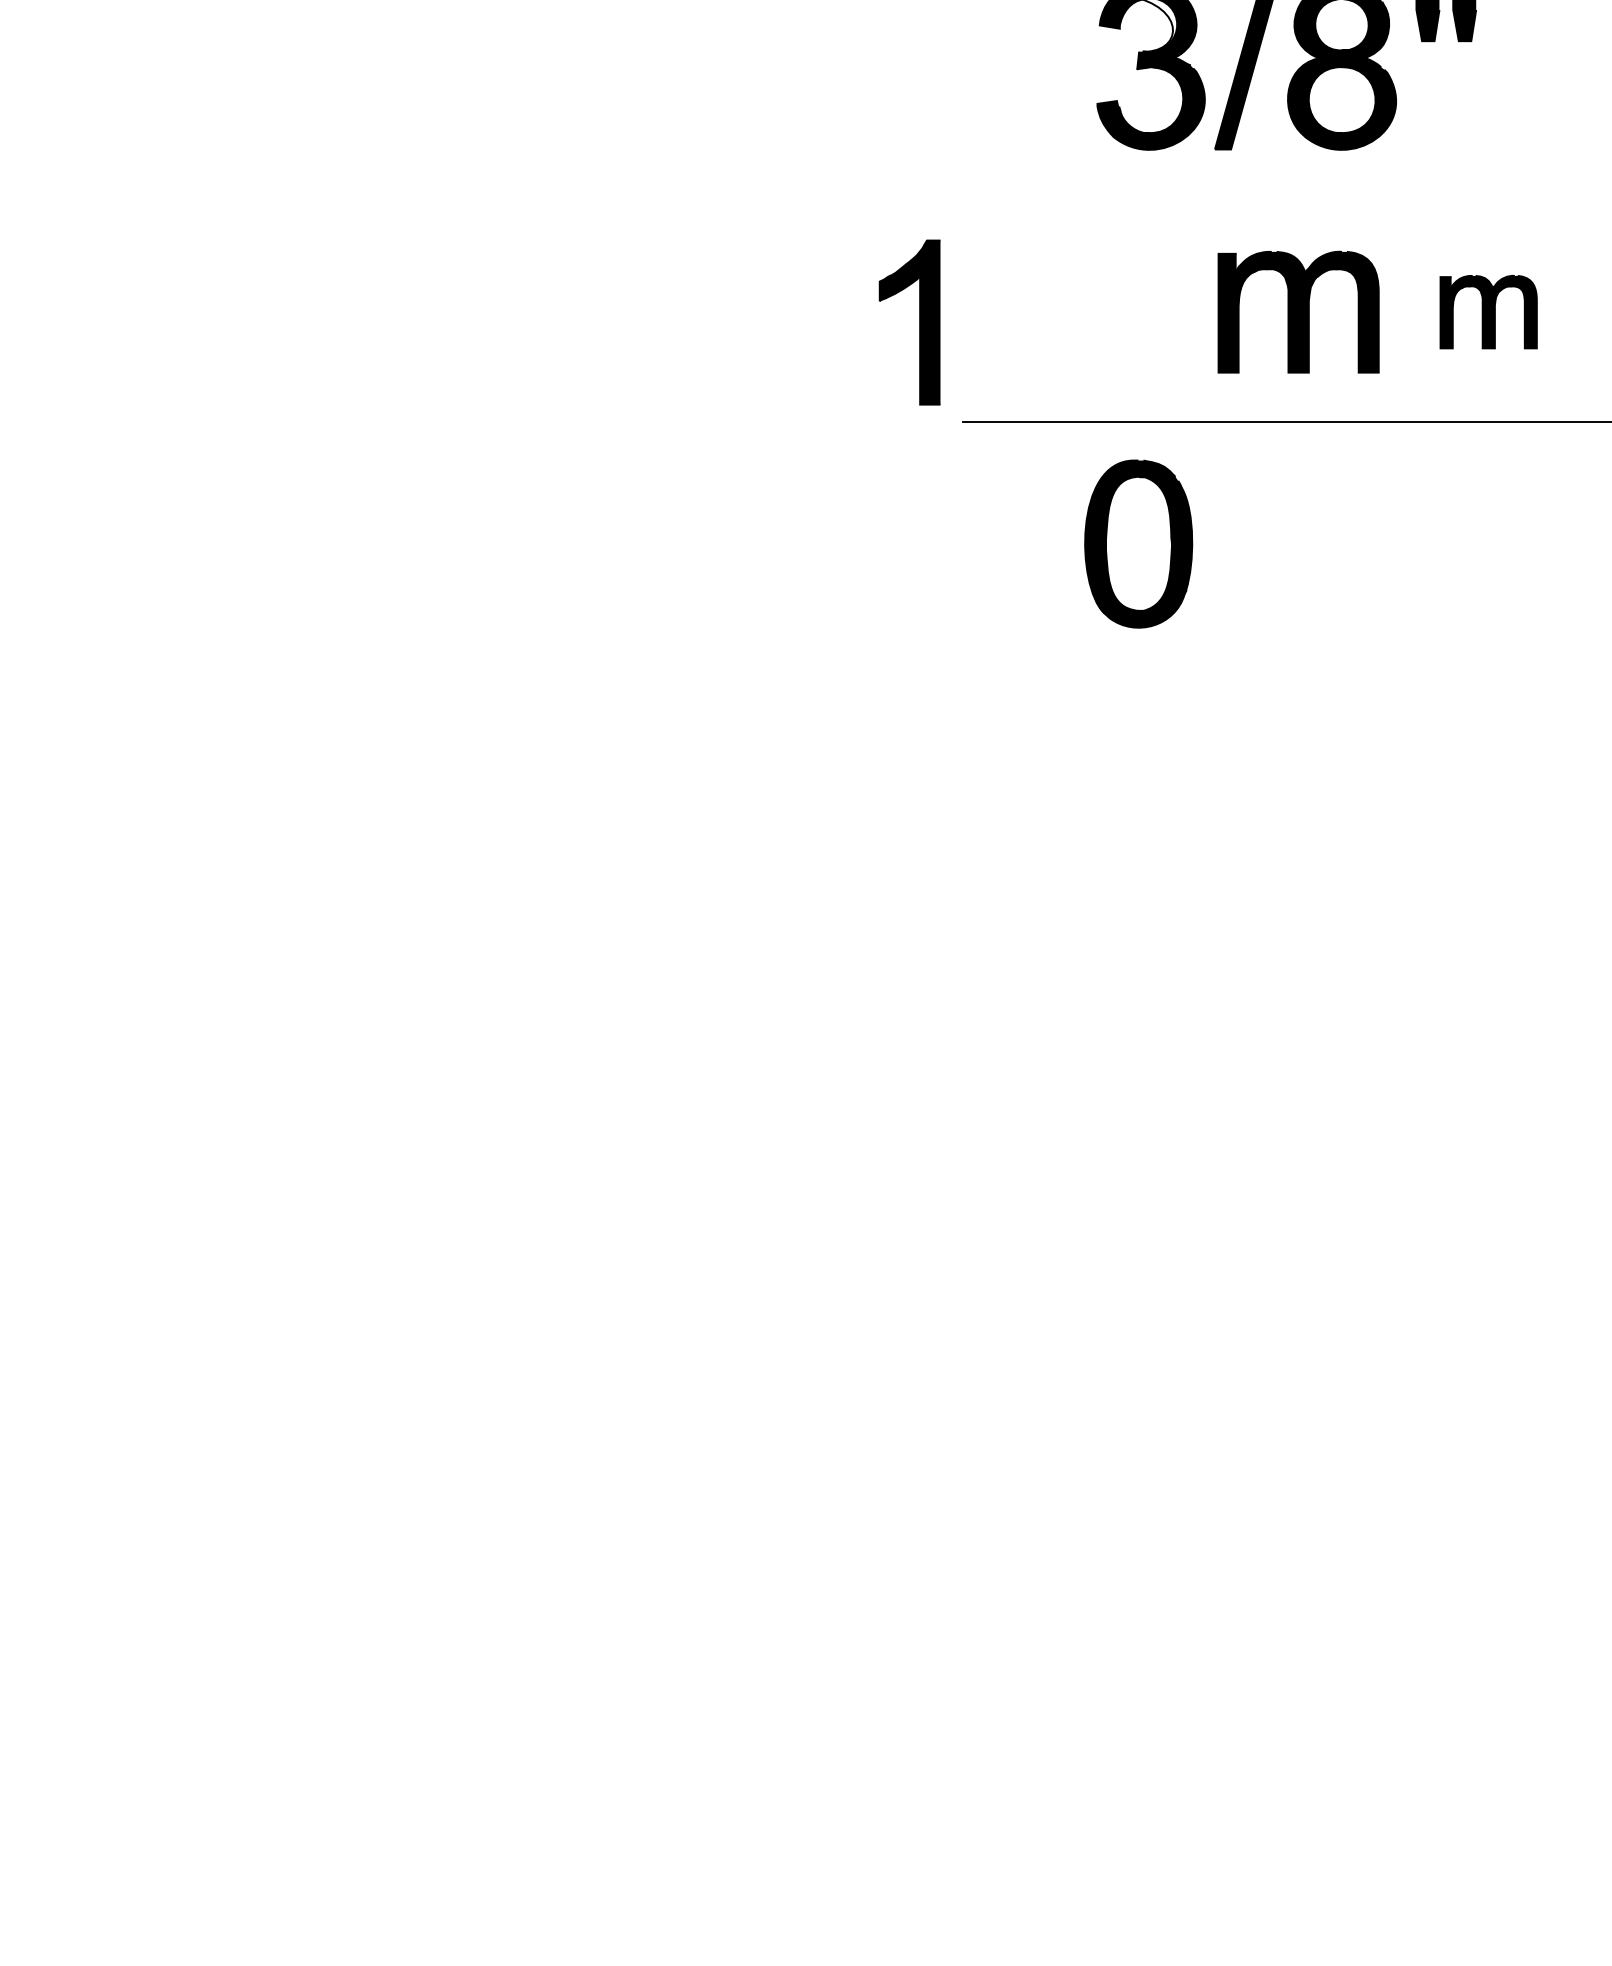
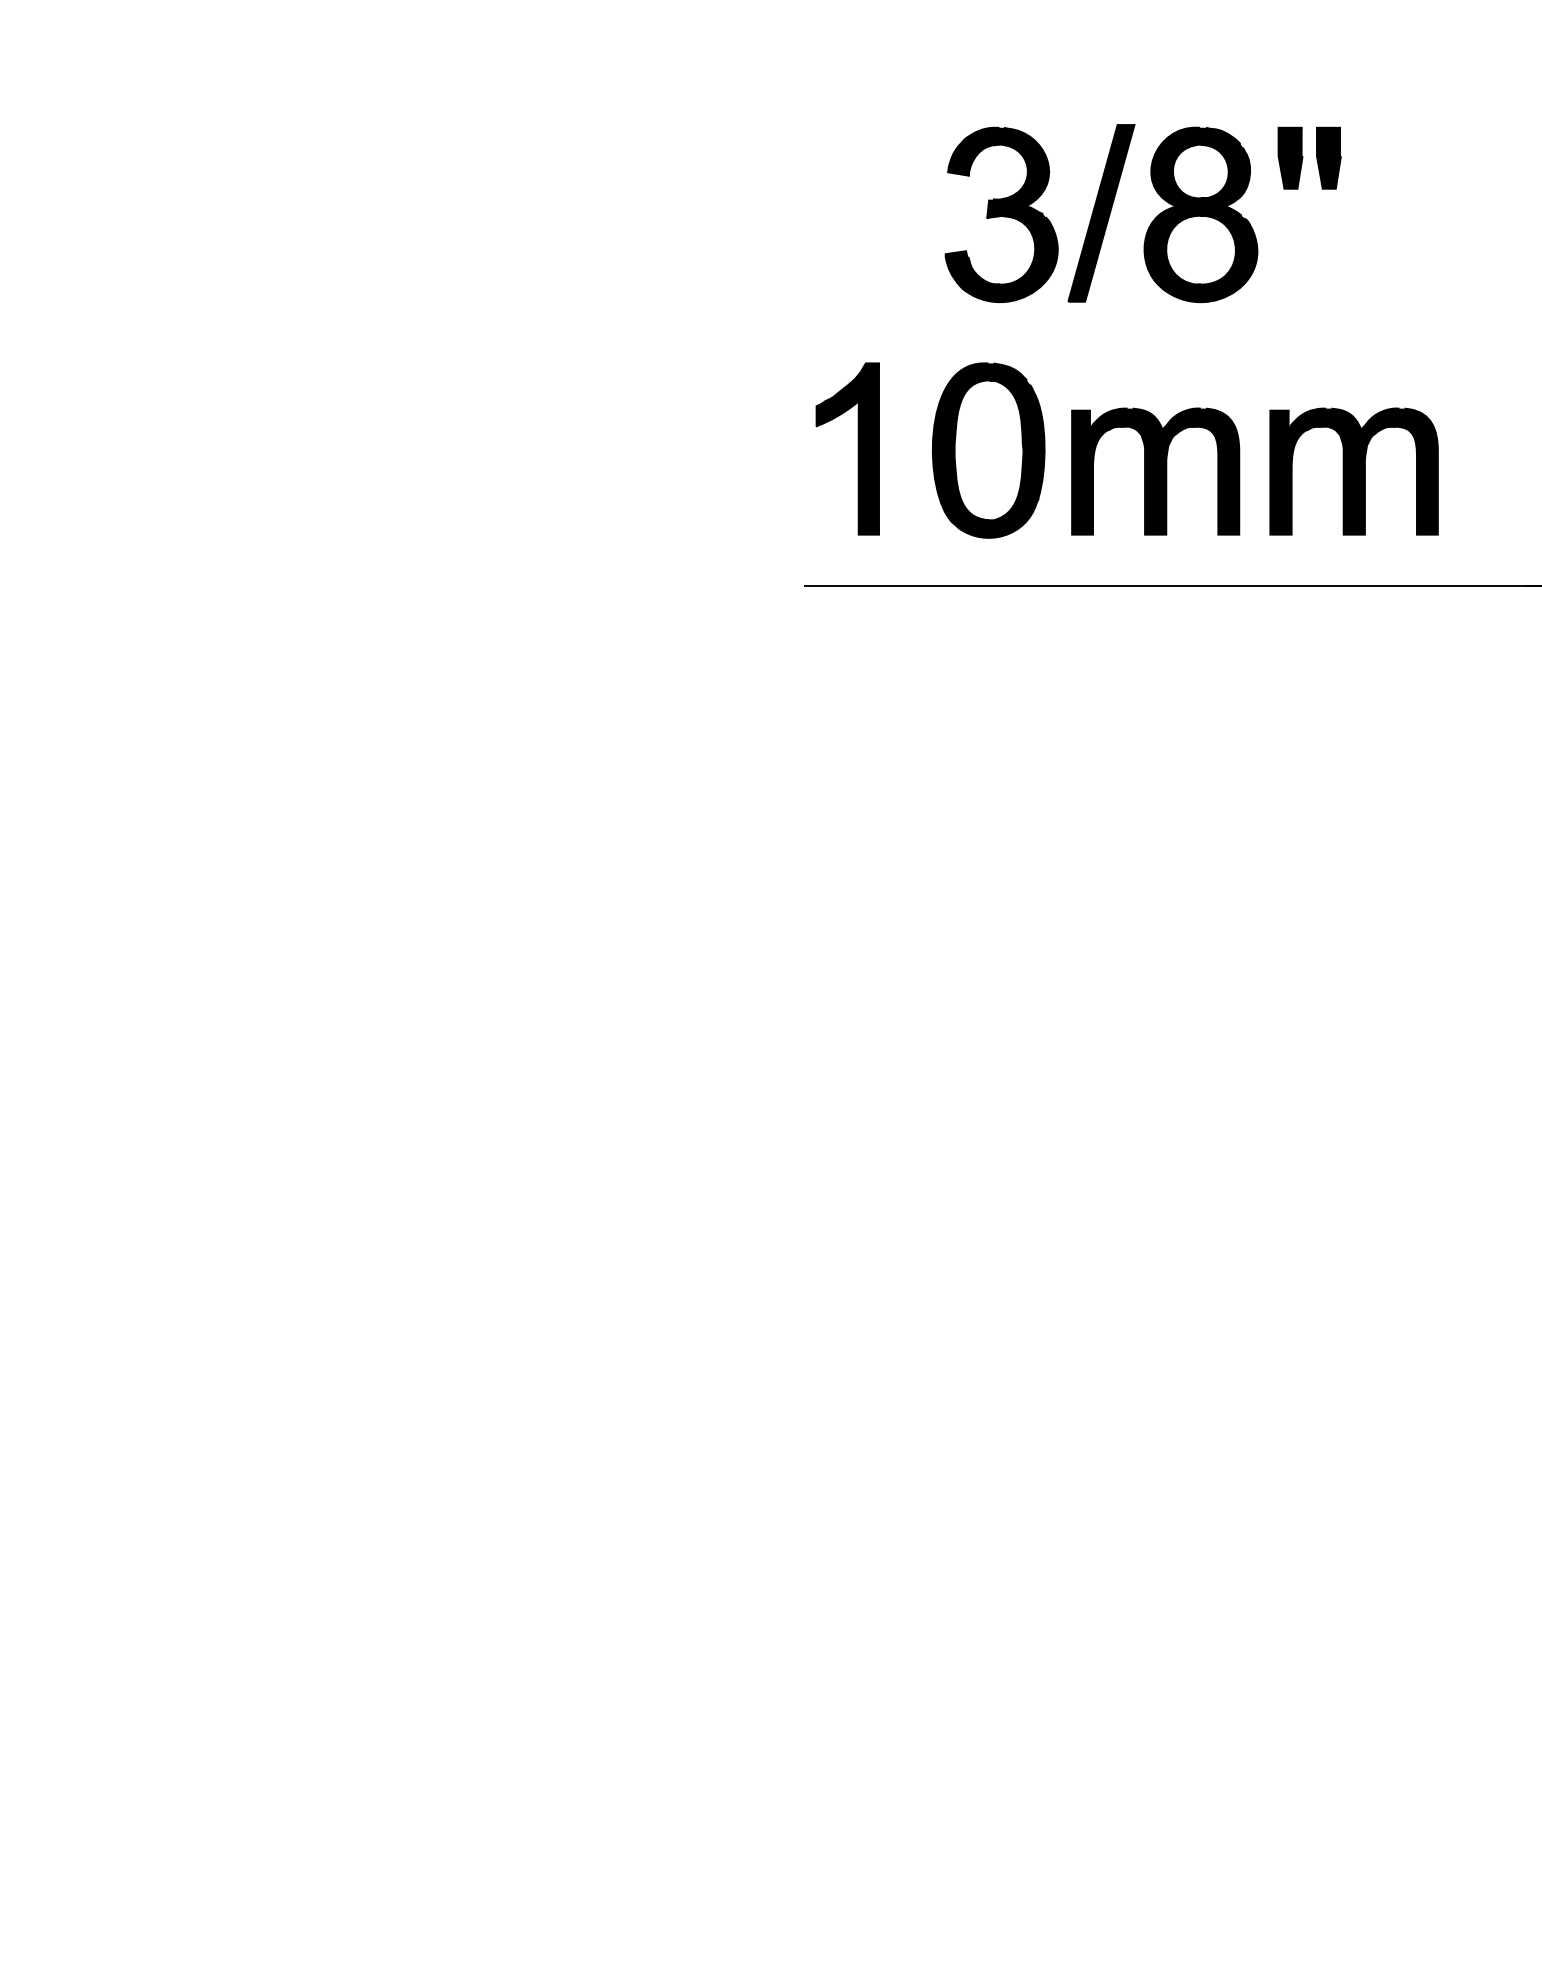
part: (1488, 311) -> (1353, 470), size x1.67
part: (919, 322) -> (858, 448), moved
part: (1138, 543) -> (988, 449), moved

